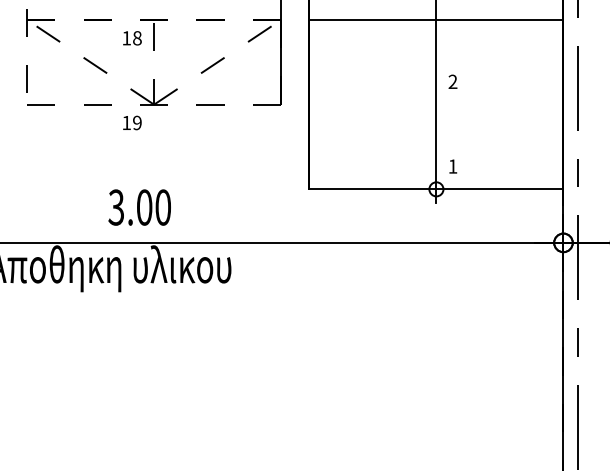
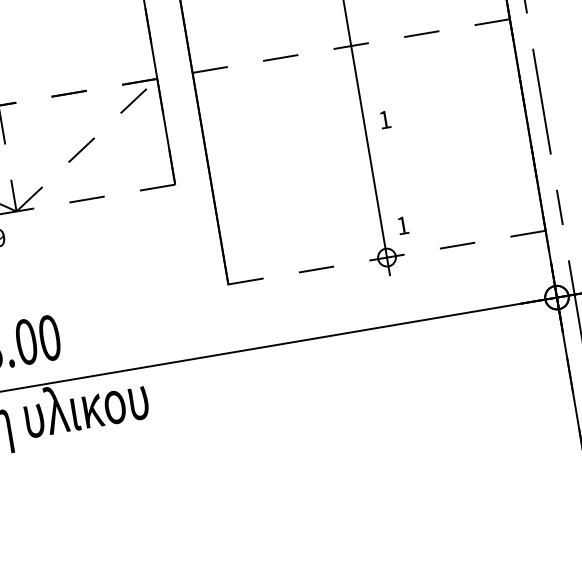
line: (436, 19) -> (351, 45), solid -> dashed
text: (452, 81) -> (384, 119), 2 -> 1
line: (436, 189) -> (387, 257), solid -> dashed

